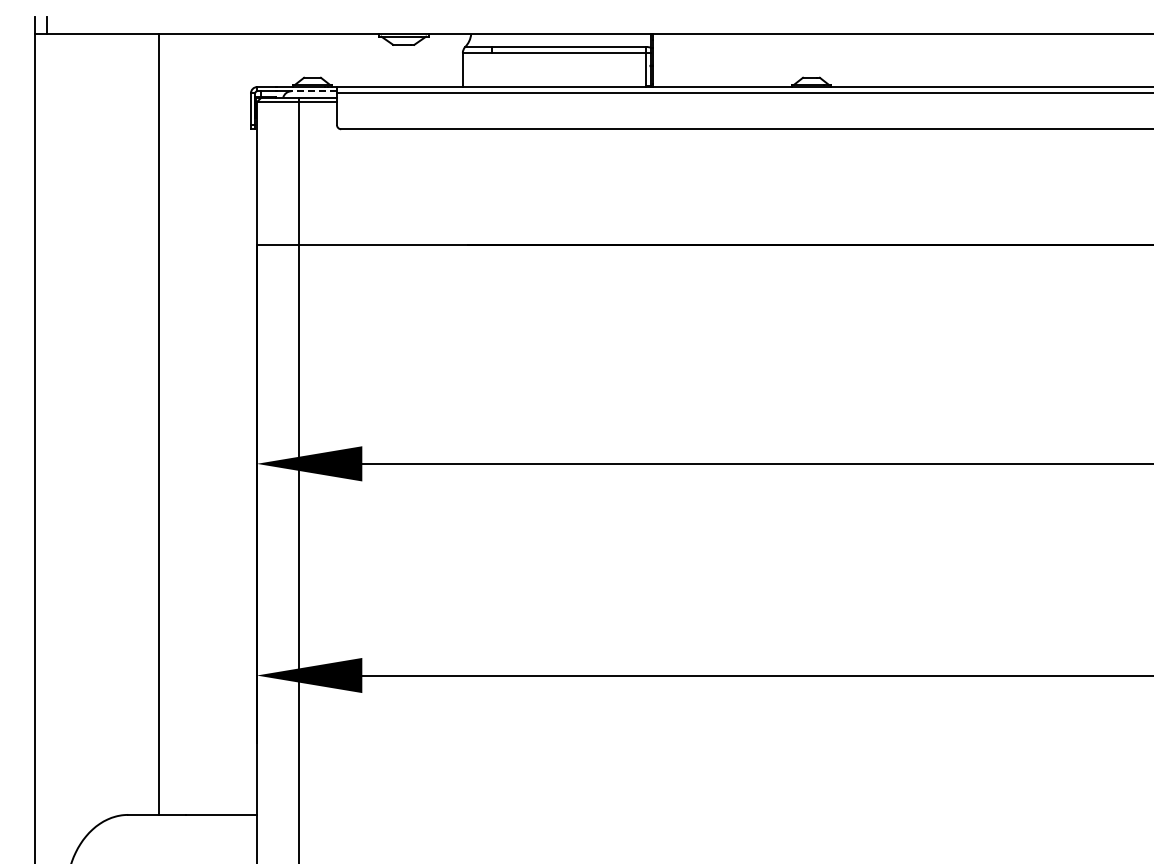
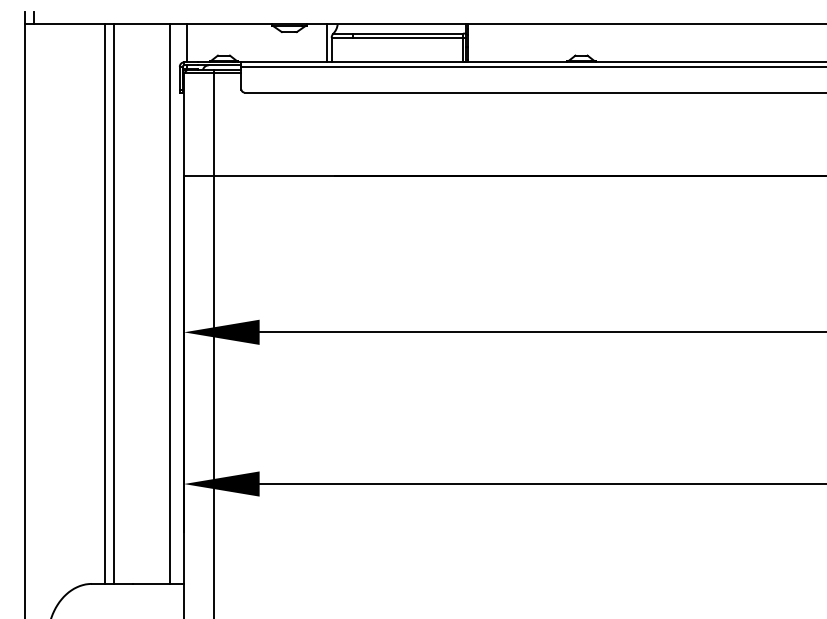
line: (260, 60) -> (186, 43), added
line: (456, 60) -> (327, 43), added
line: (314, 91) -> (225, 65), dashed -> solid
line: (147, 424) -> (105, 304), added
line: (237, 424) -> (170, 304), added

